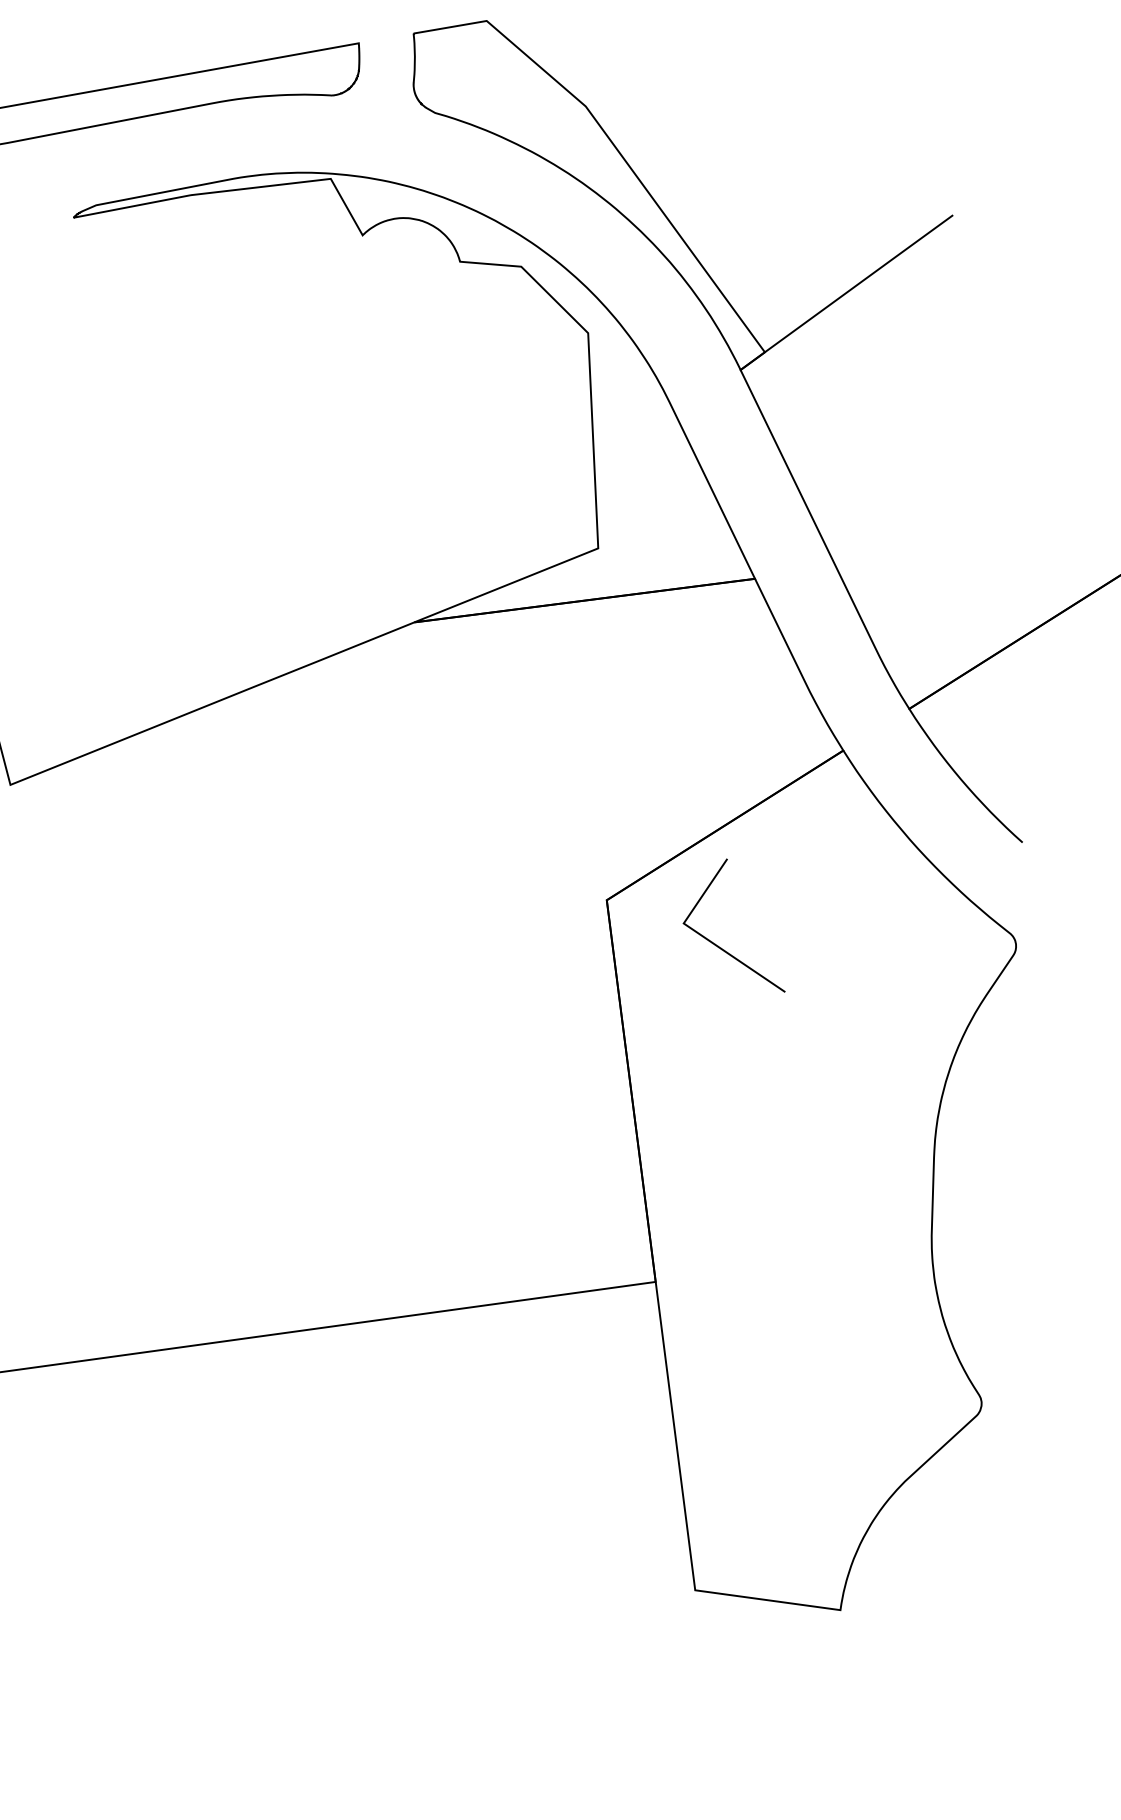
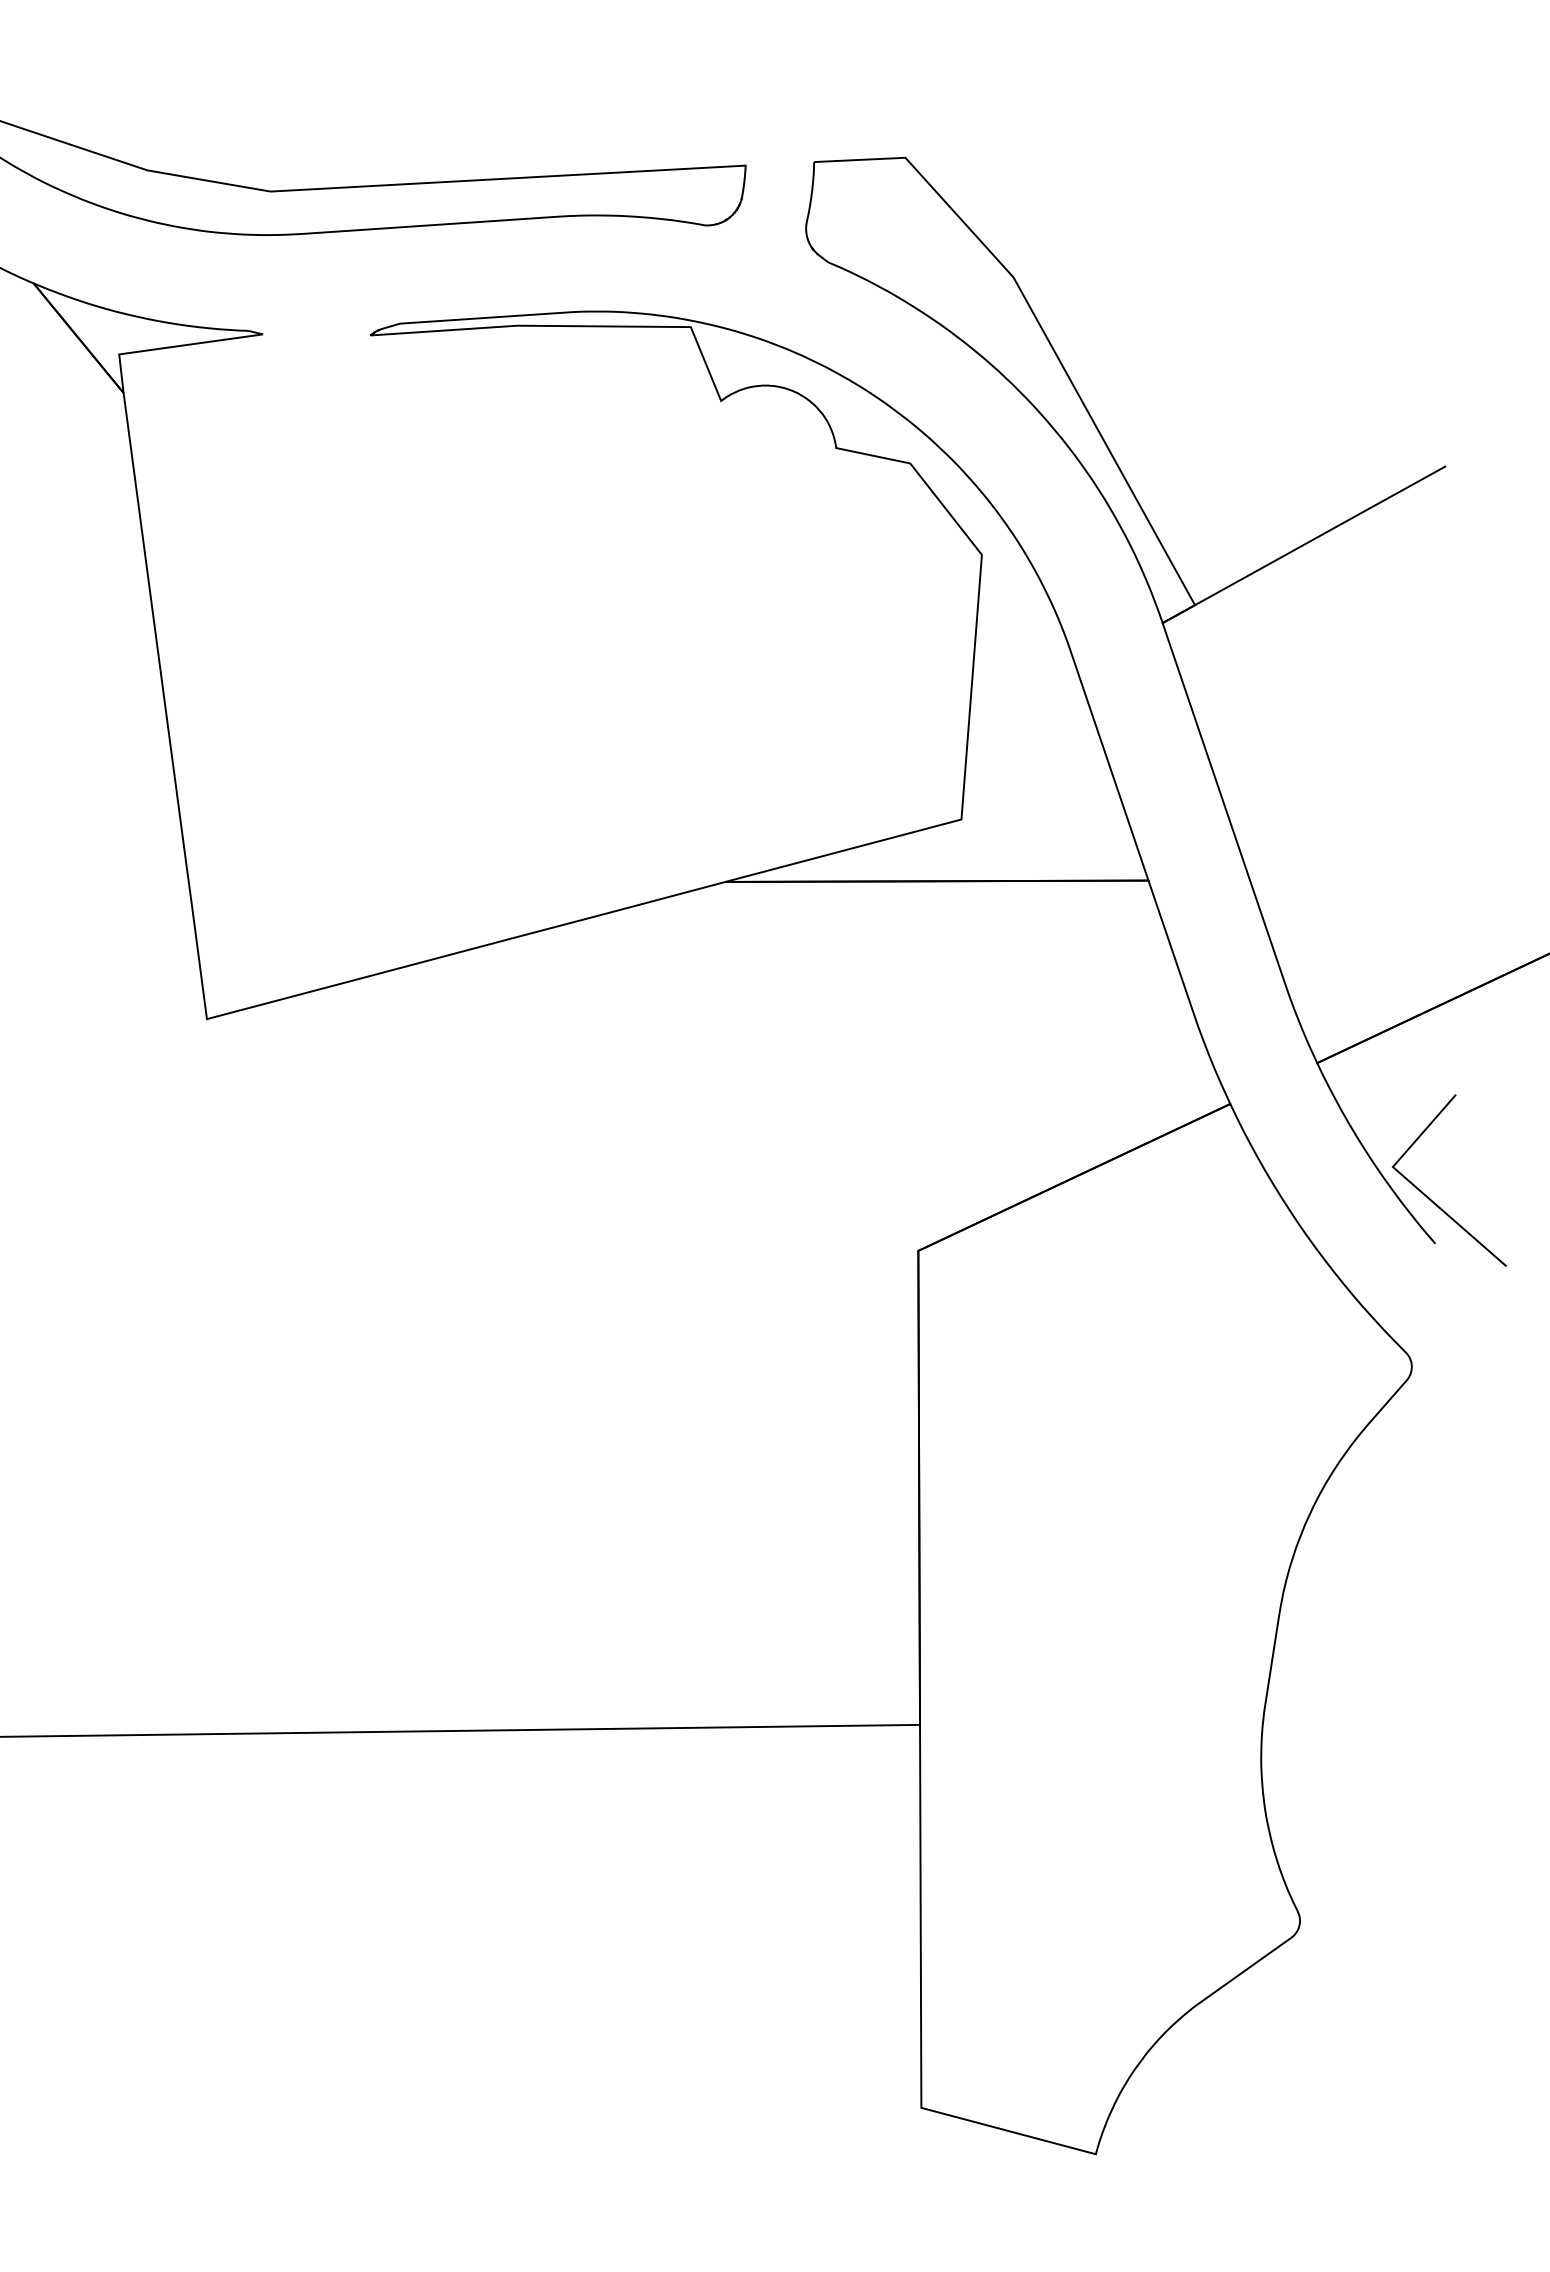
line: (717, 945) -> (1430, 1198), moved

